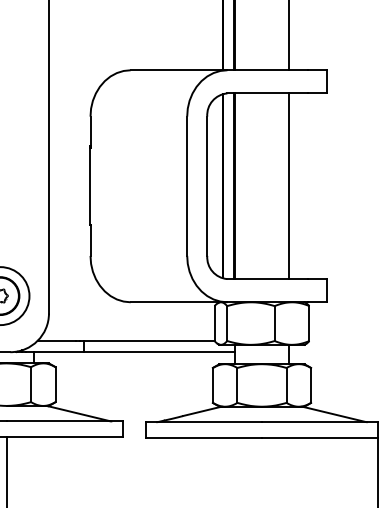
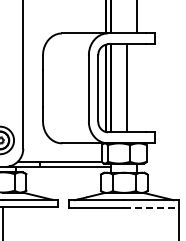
line: (289, 186) -> (127, 88), moved
line: (321, 437) -> (152, 207), solid -> dashed

